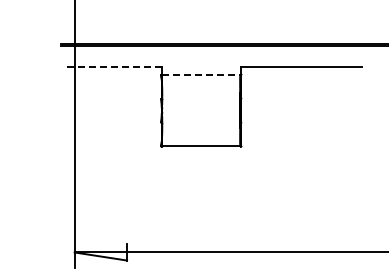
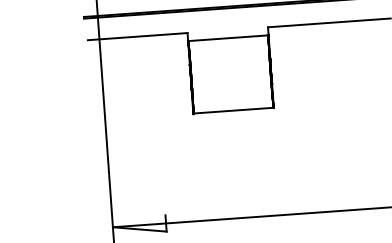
line: (111, 67) -> (136, 37), dashed -> solid
line: (201, 74) -> (228, 37), dashed -> solid

